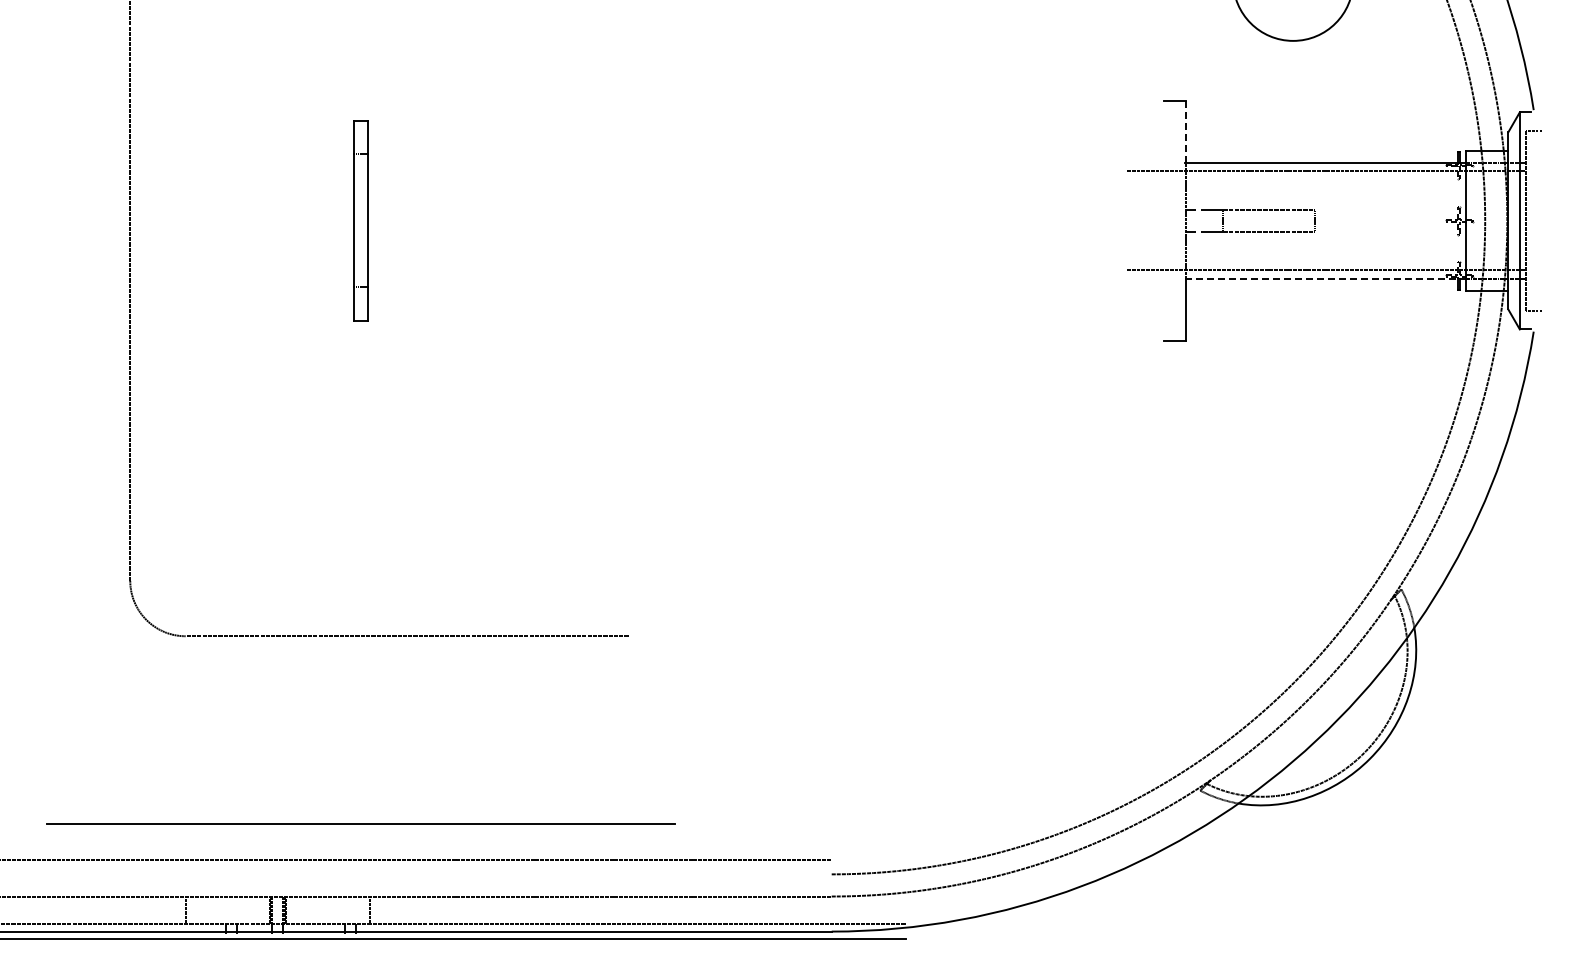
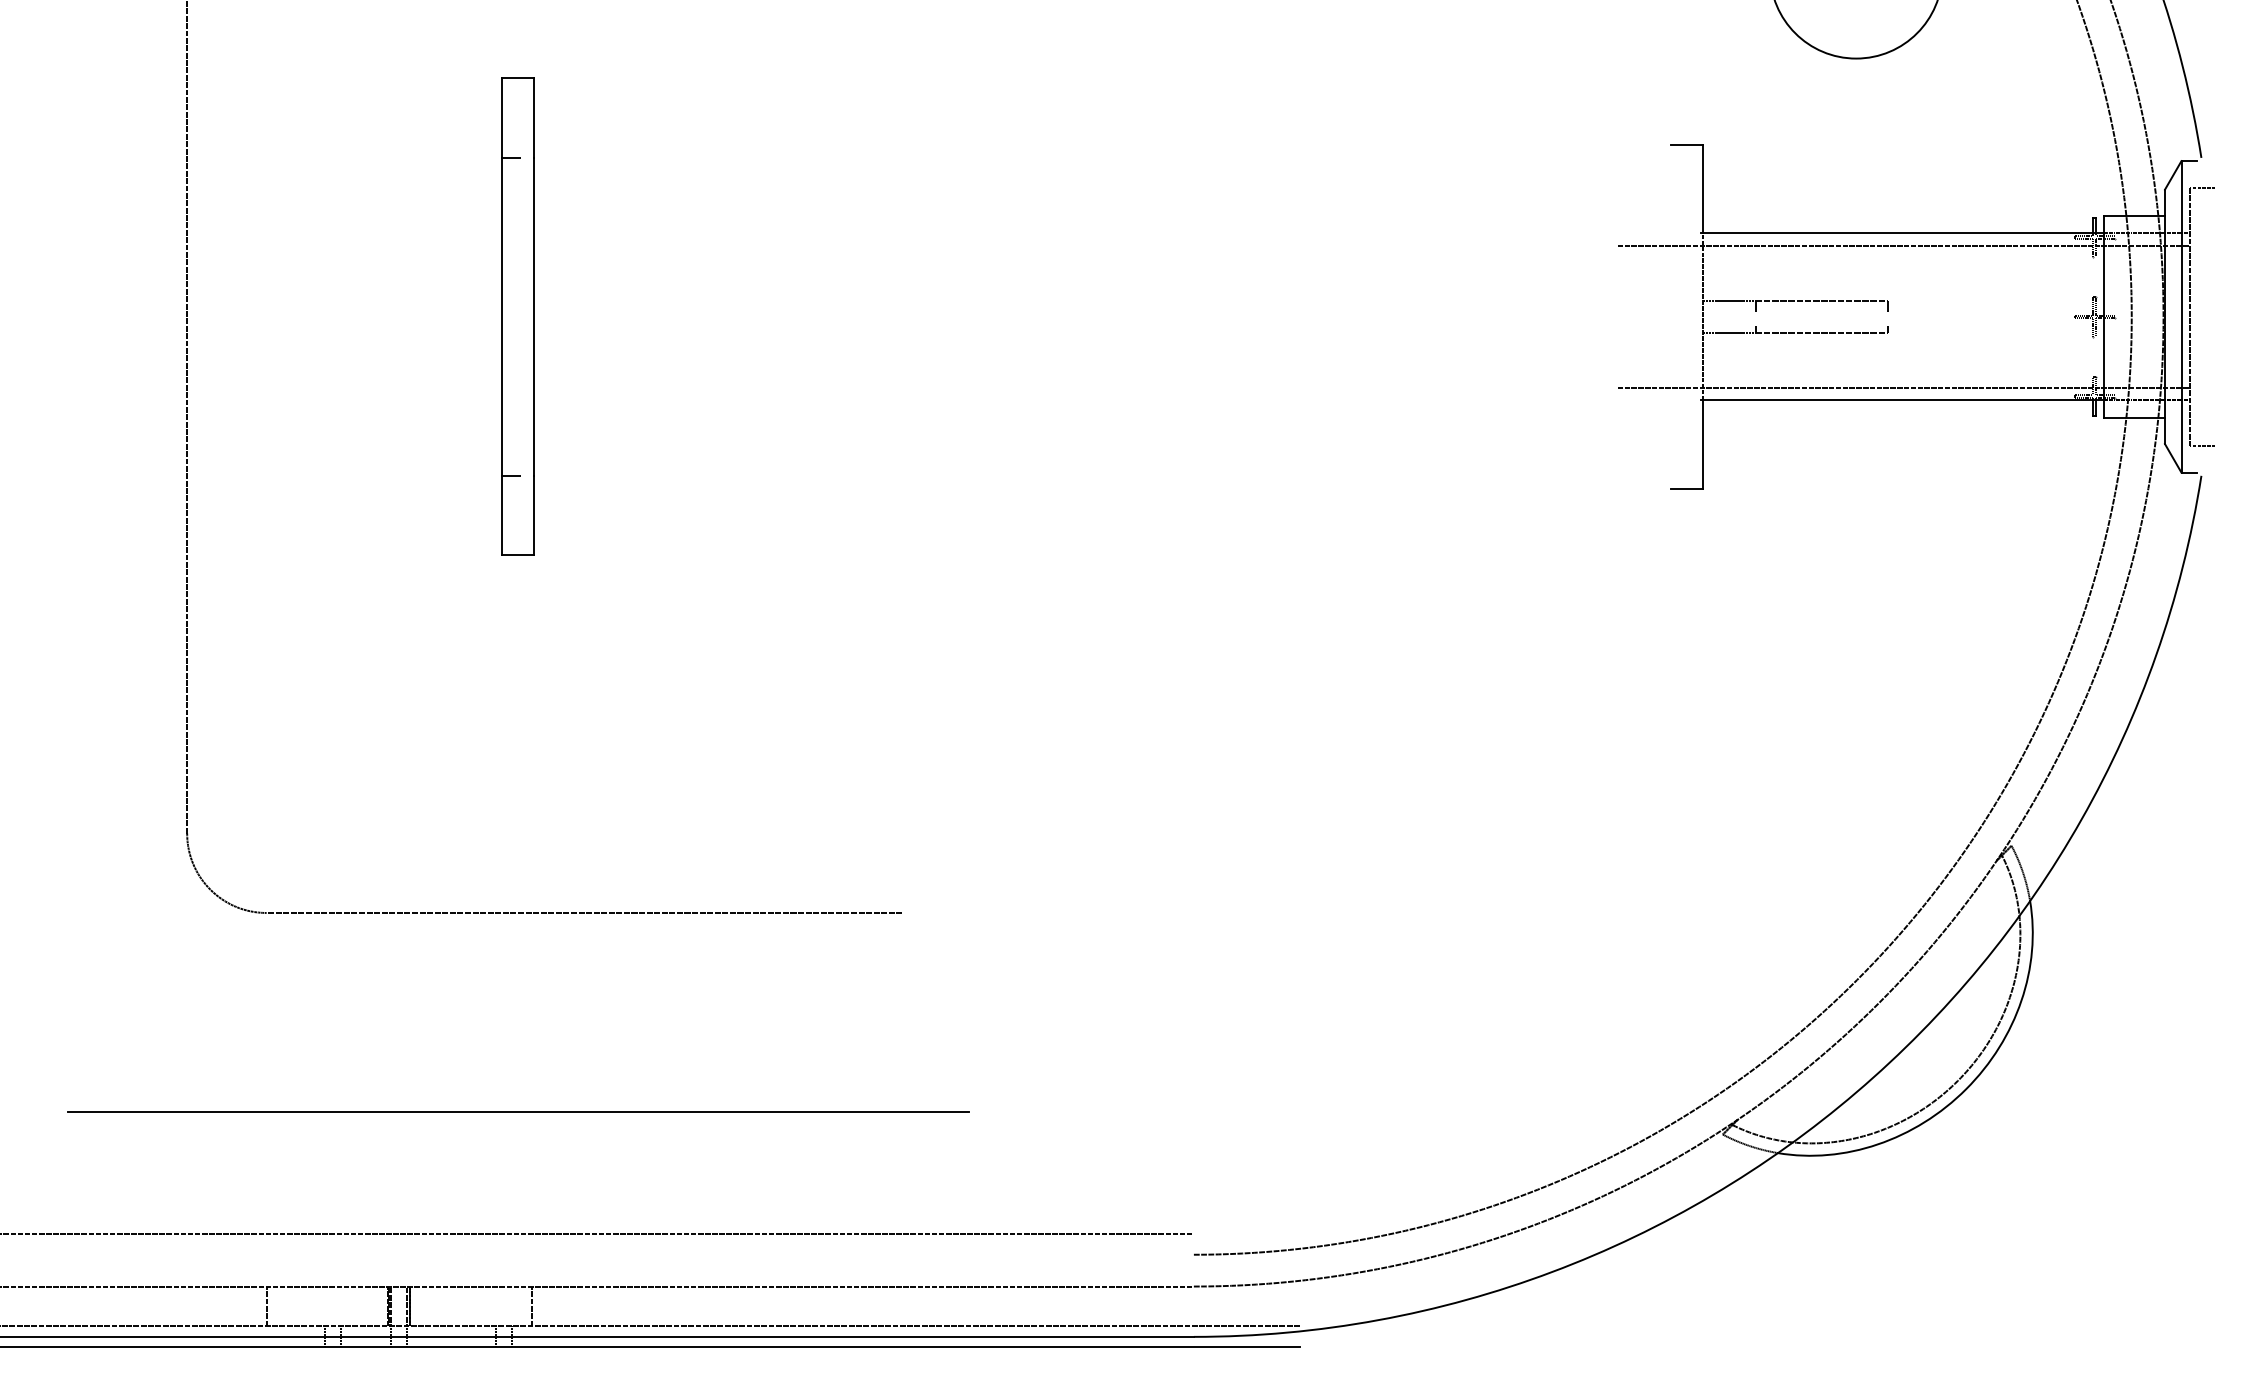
line: (1186, 131) -> (1703, 188), dashed -> solid
part: (360, 220) -> (517, 316), size x1.67
line: (1325, 279) -> (1902, 401), dashed -> solid
line: (360, 823) -> (517, 1111), moved

